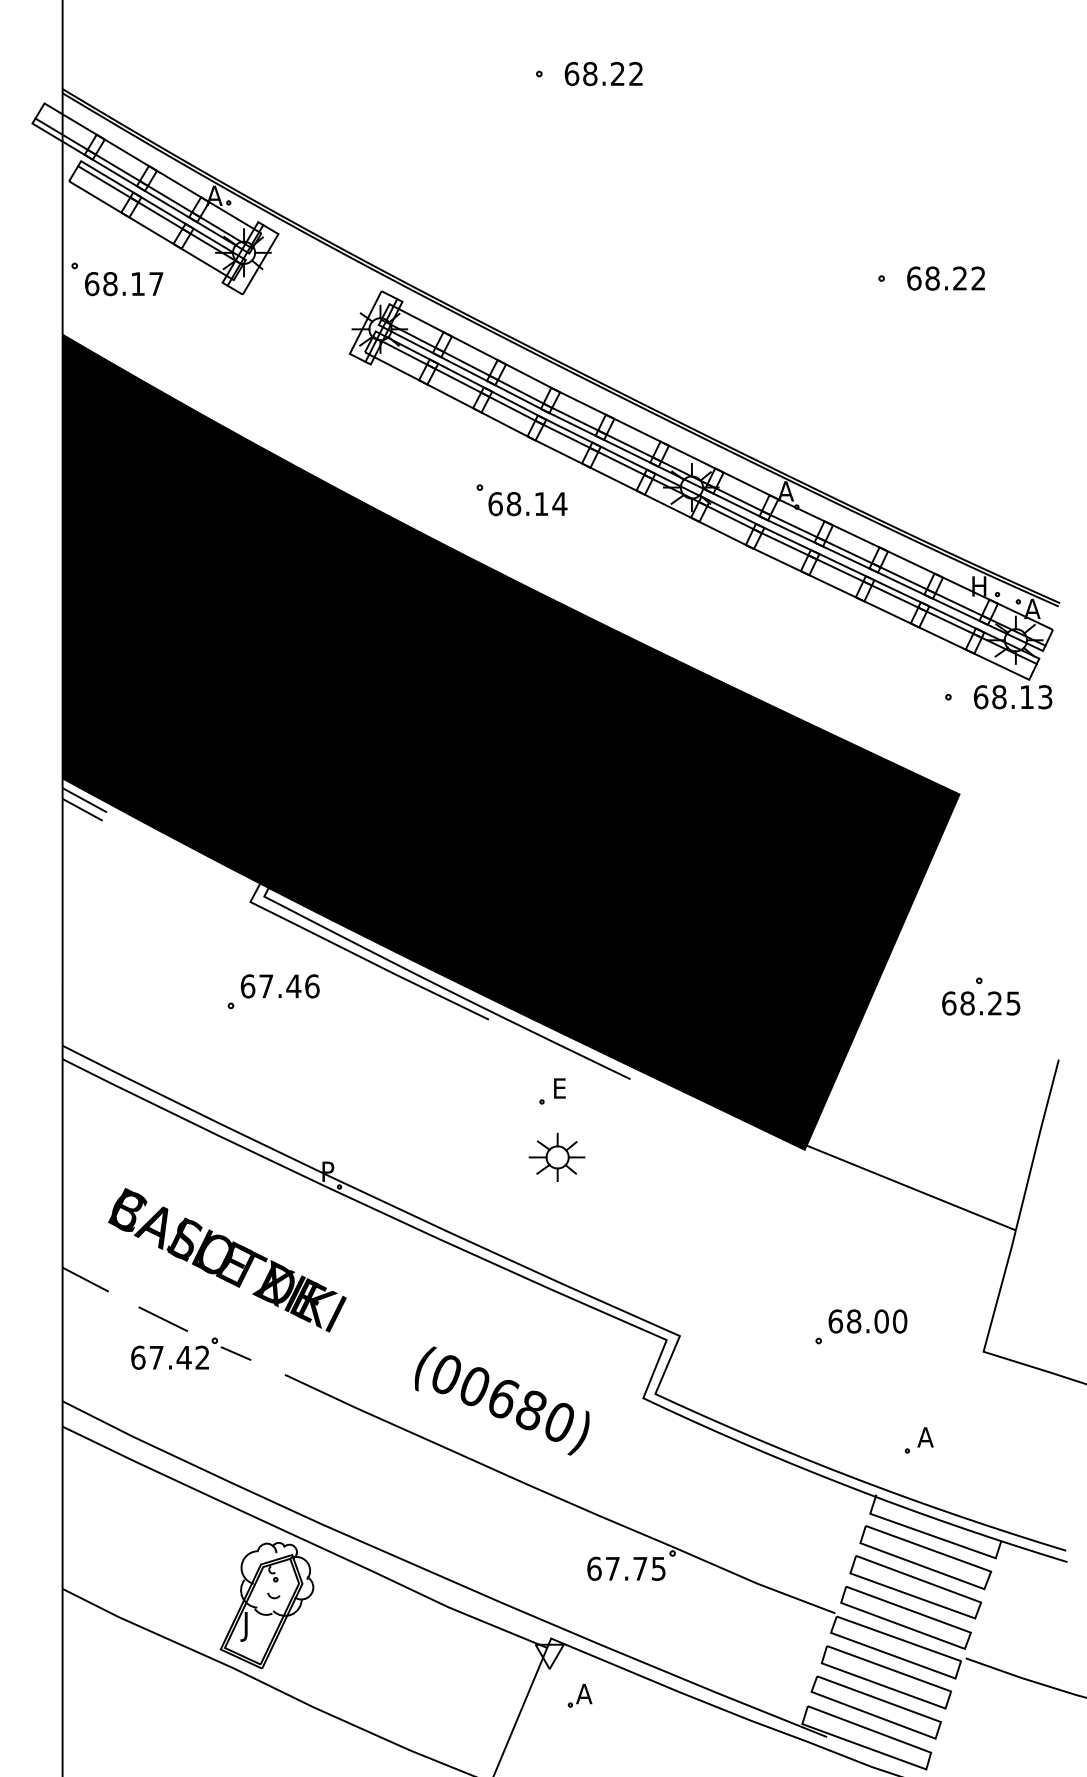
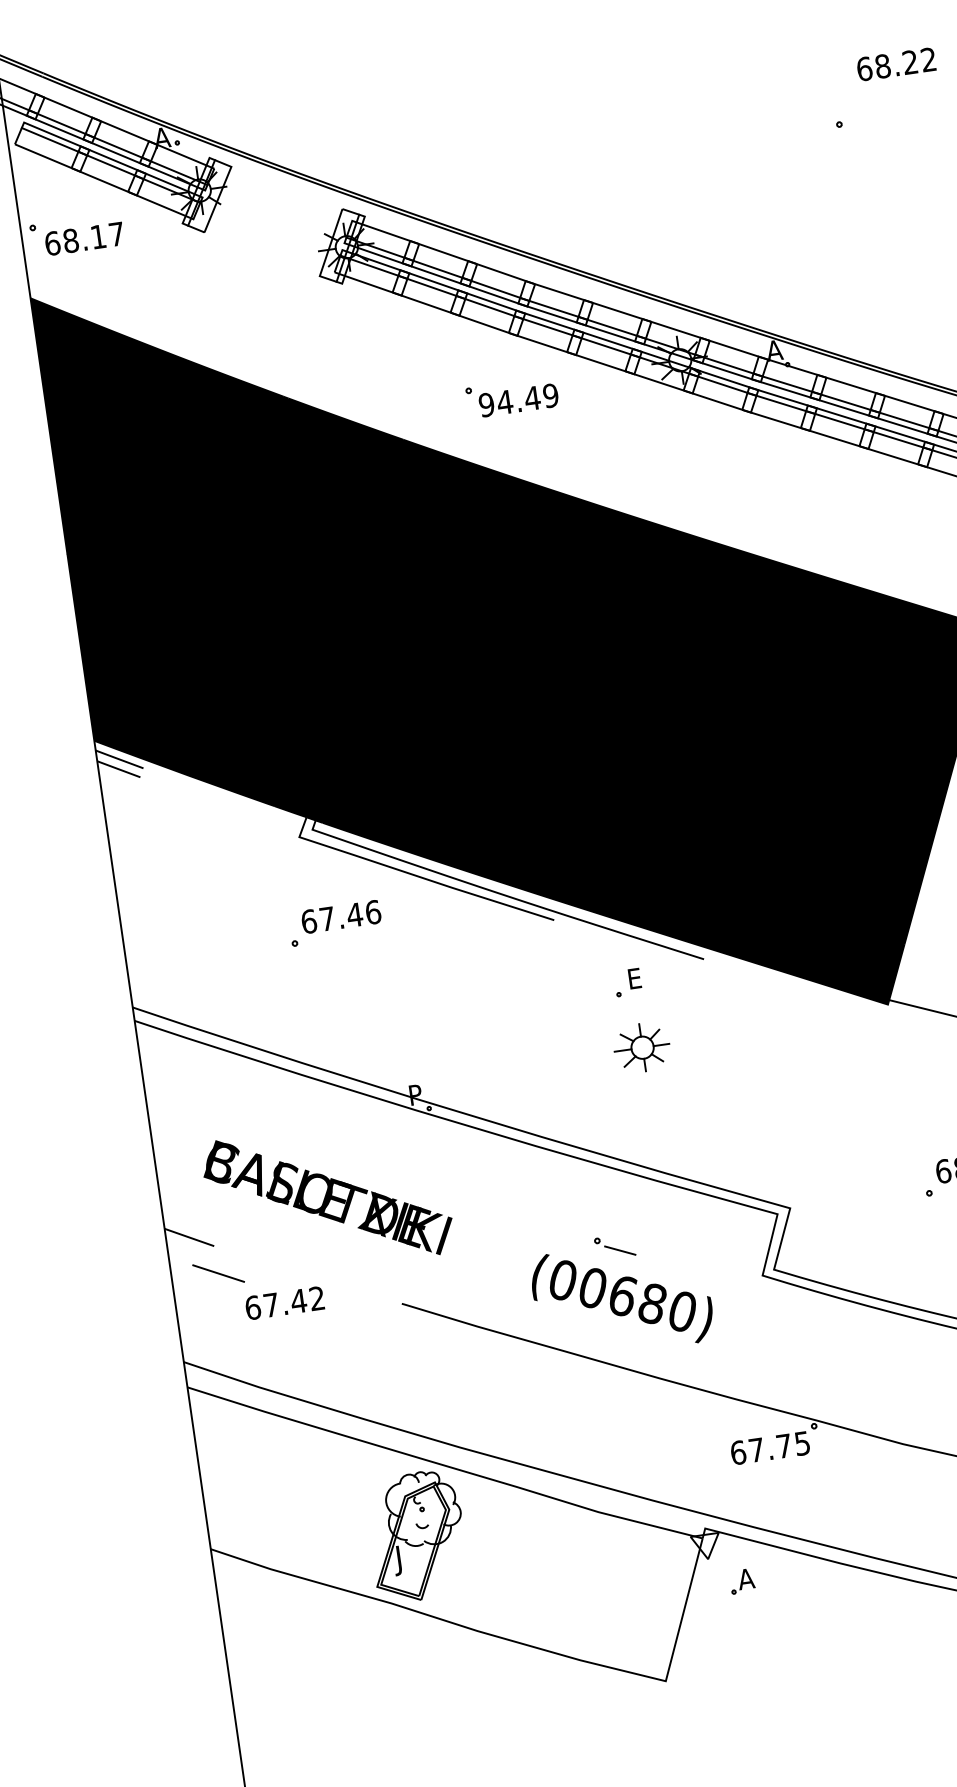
text: (945, 278) -> (895, 64), moved
text: (527, 504) -> (518, 400), 68.14 -> 94.49
line: (163, 1318) -> (218, 1272), moved
part: (231, 1348) -> (615, 1246), moved

